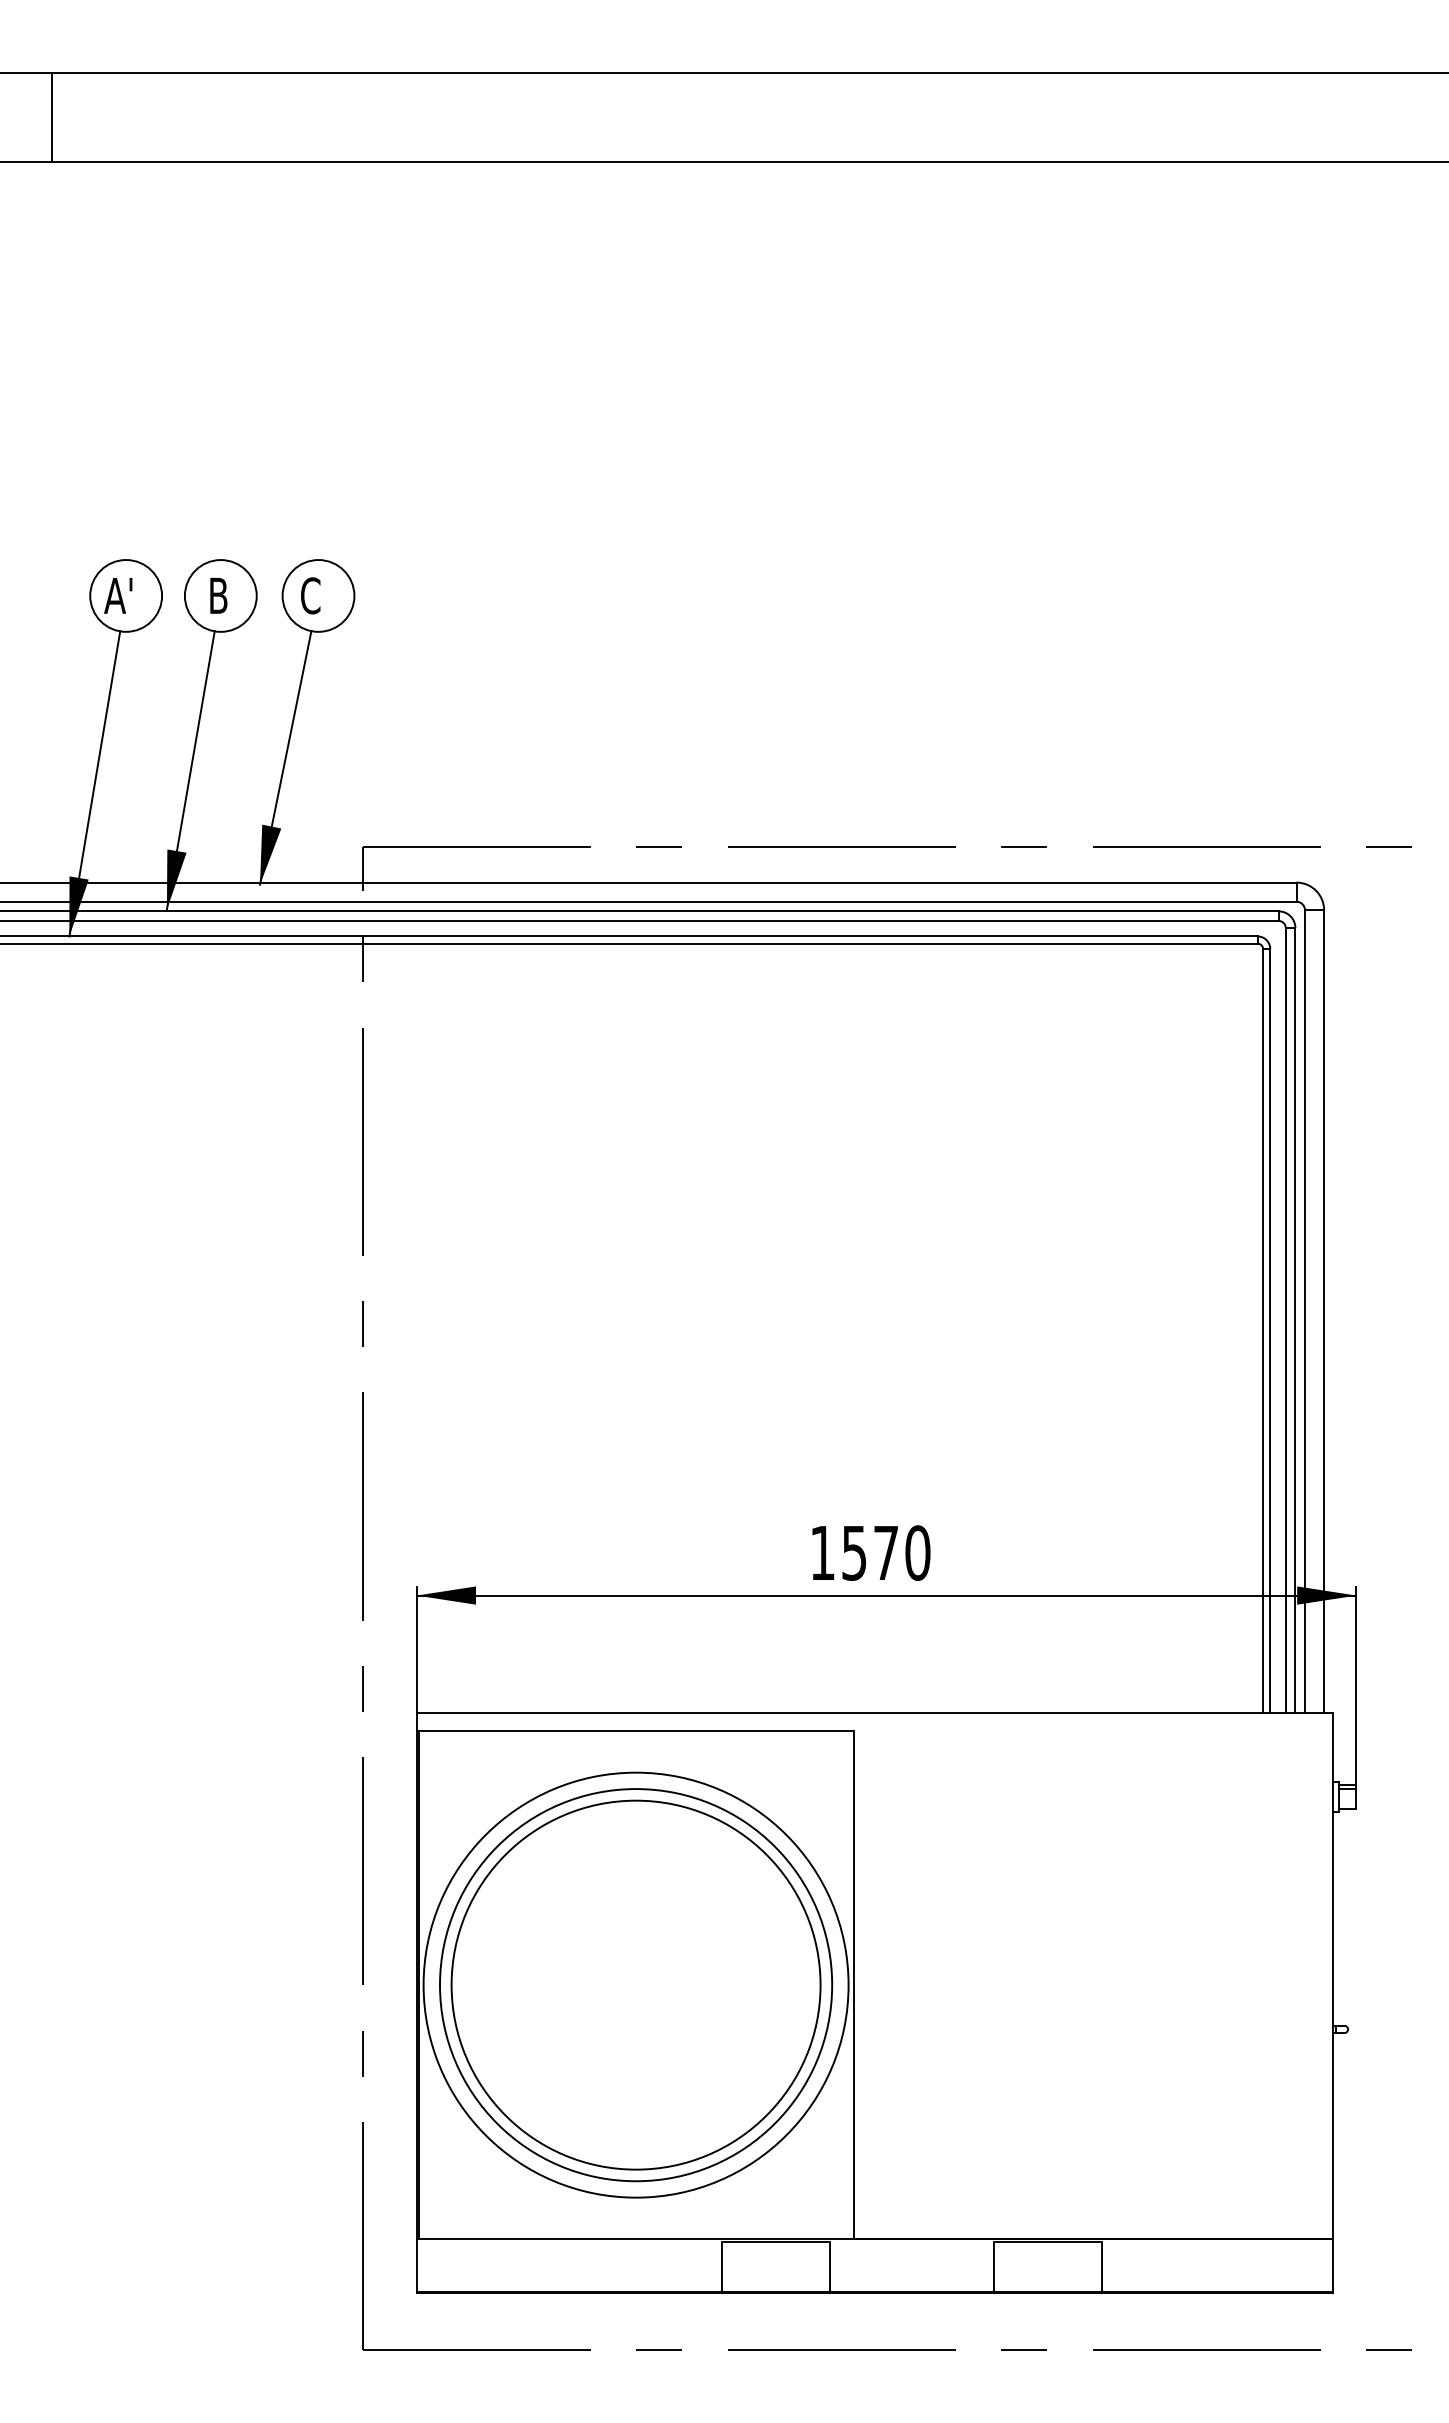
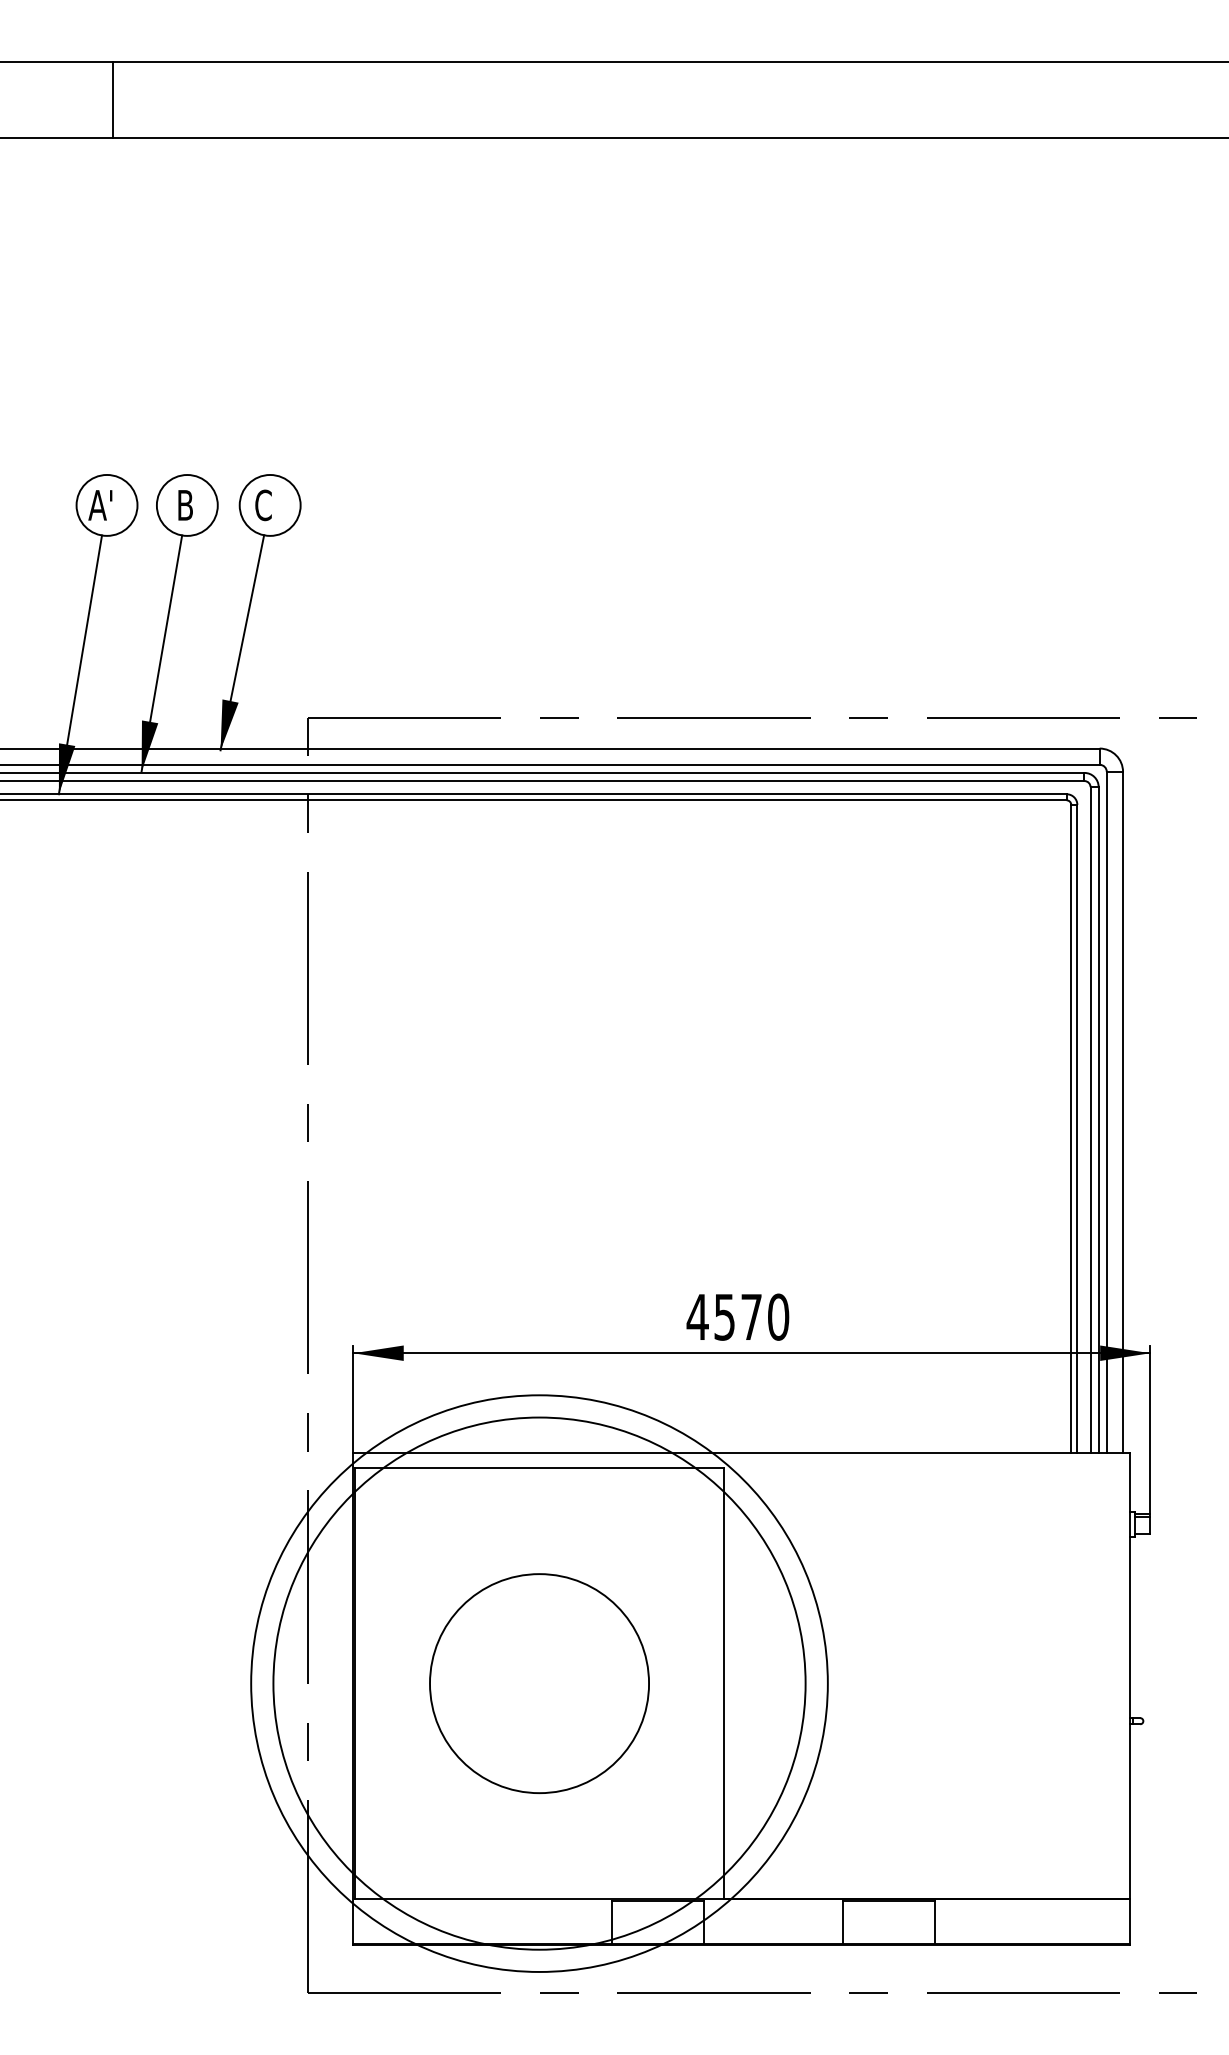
line: (51, 117) -> (112, 99), moved
text: (822, 1552) -> (697, 1316), 1570 -> 4570
circle: (635, 1984) -> (539, 1683), size x0.7
circle: (635, 1984) -> (539, 1683), size x1.6
circle: (636, 1985) -> (539, 1683), size x1.6

